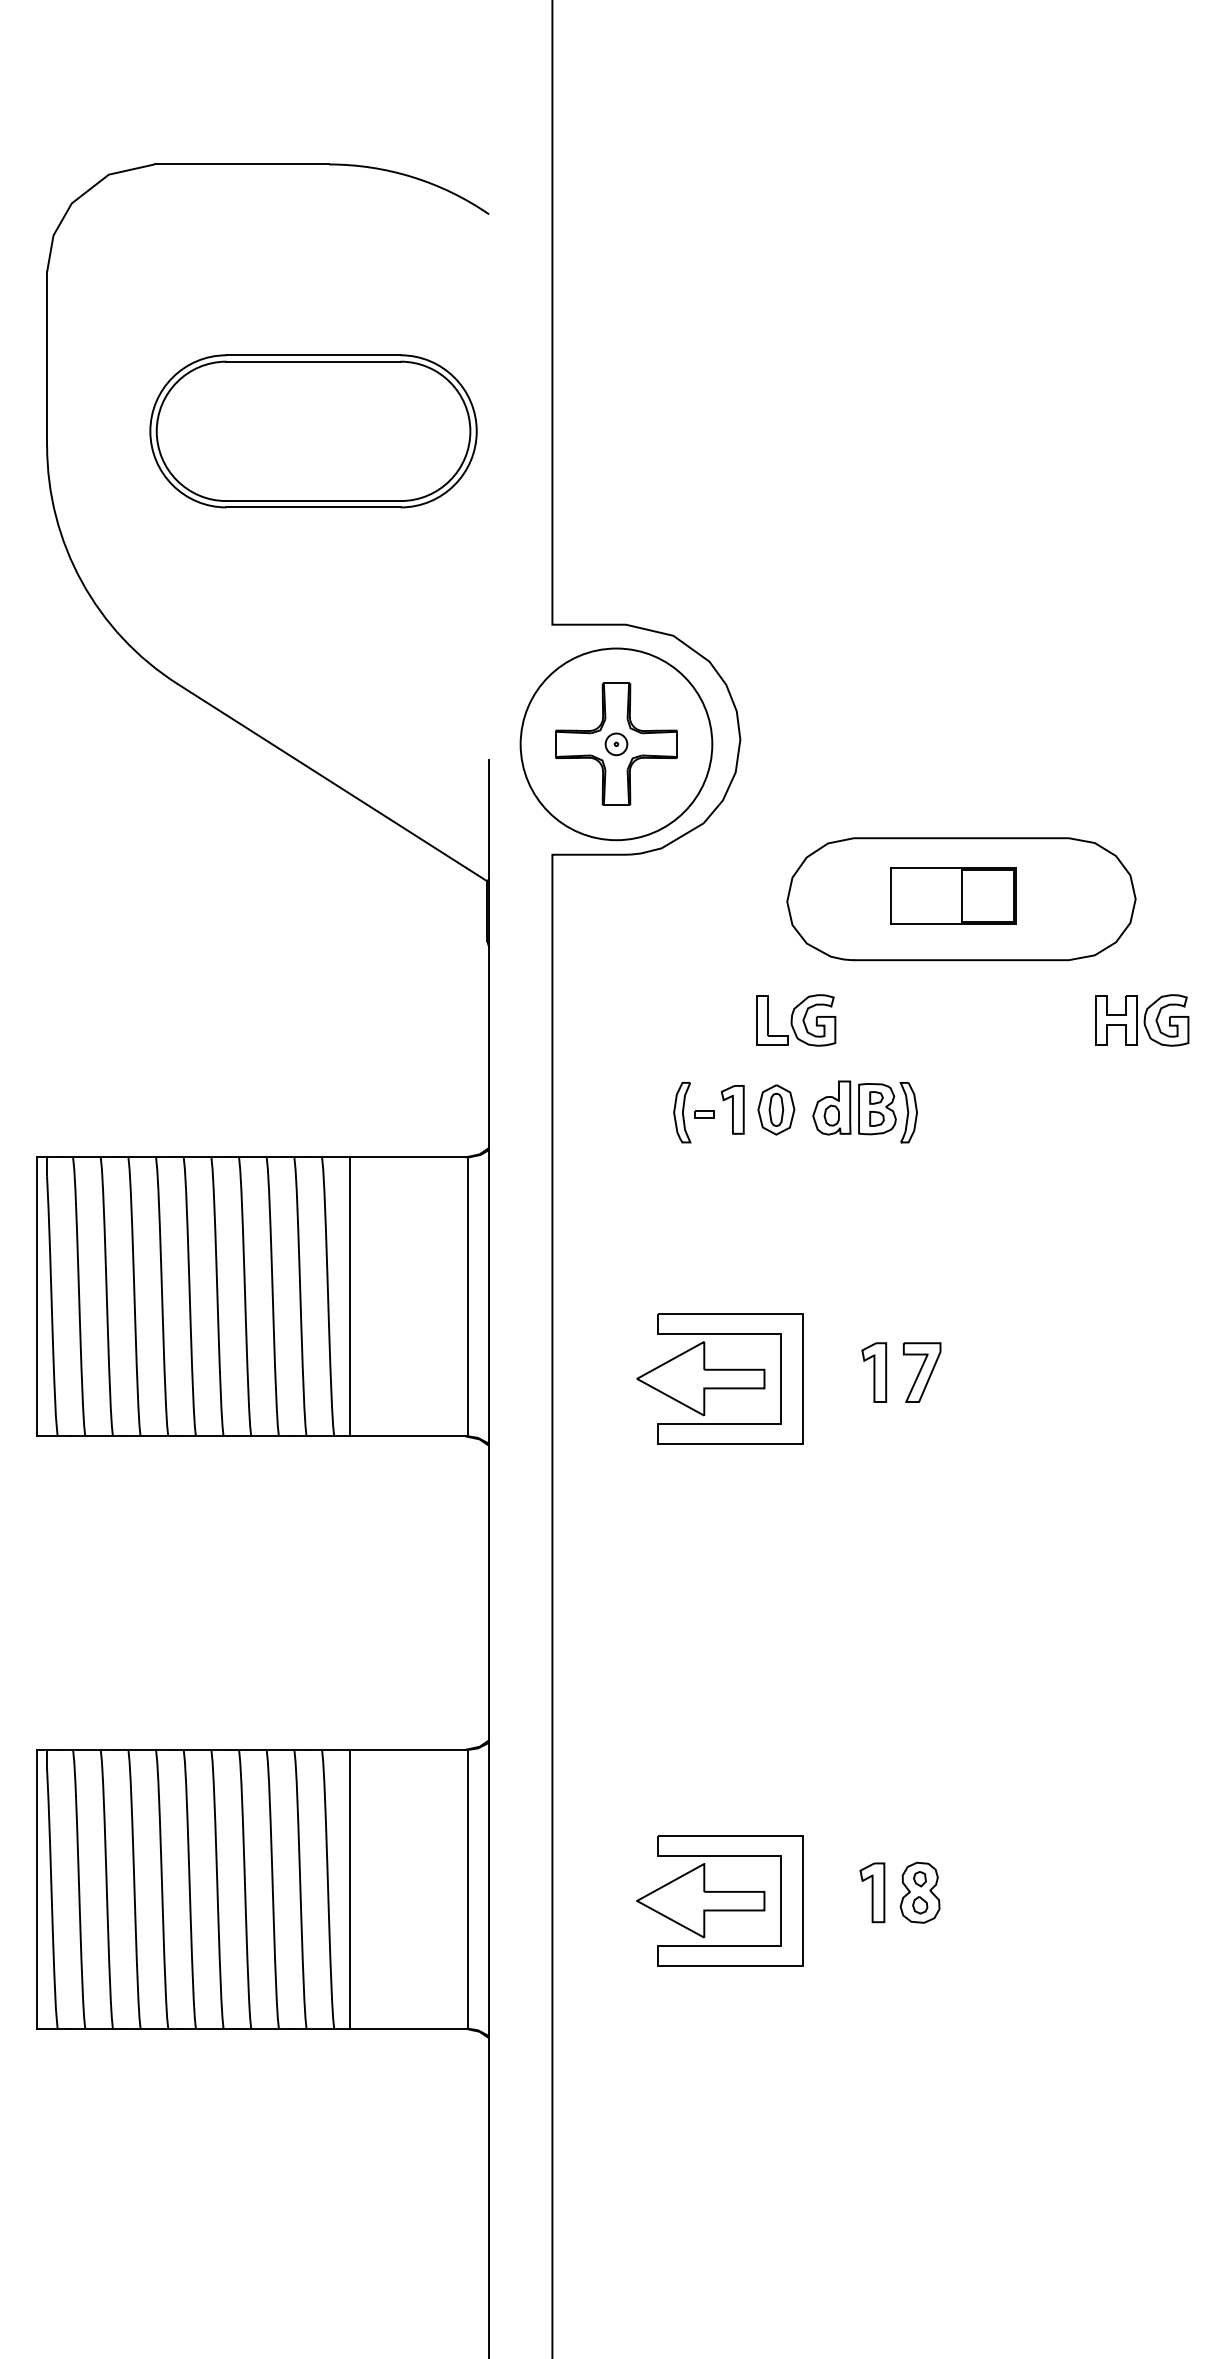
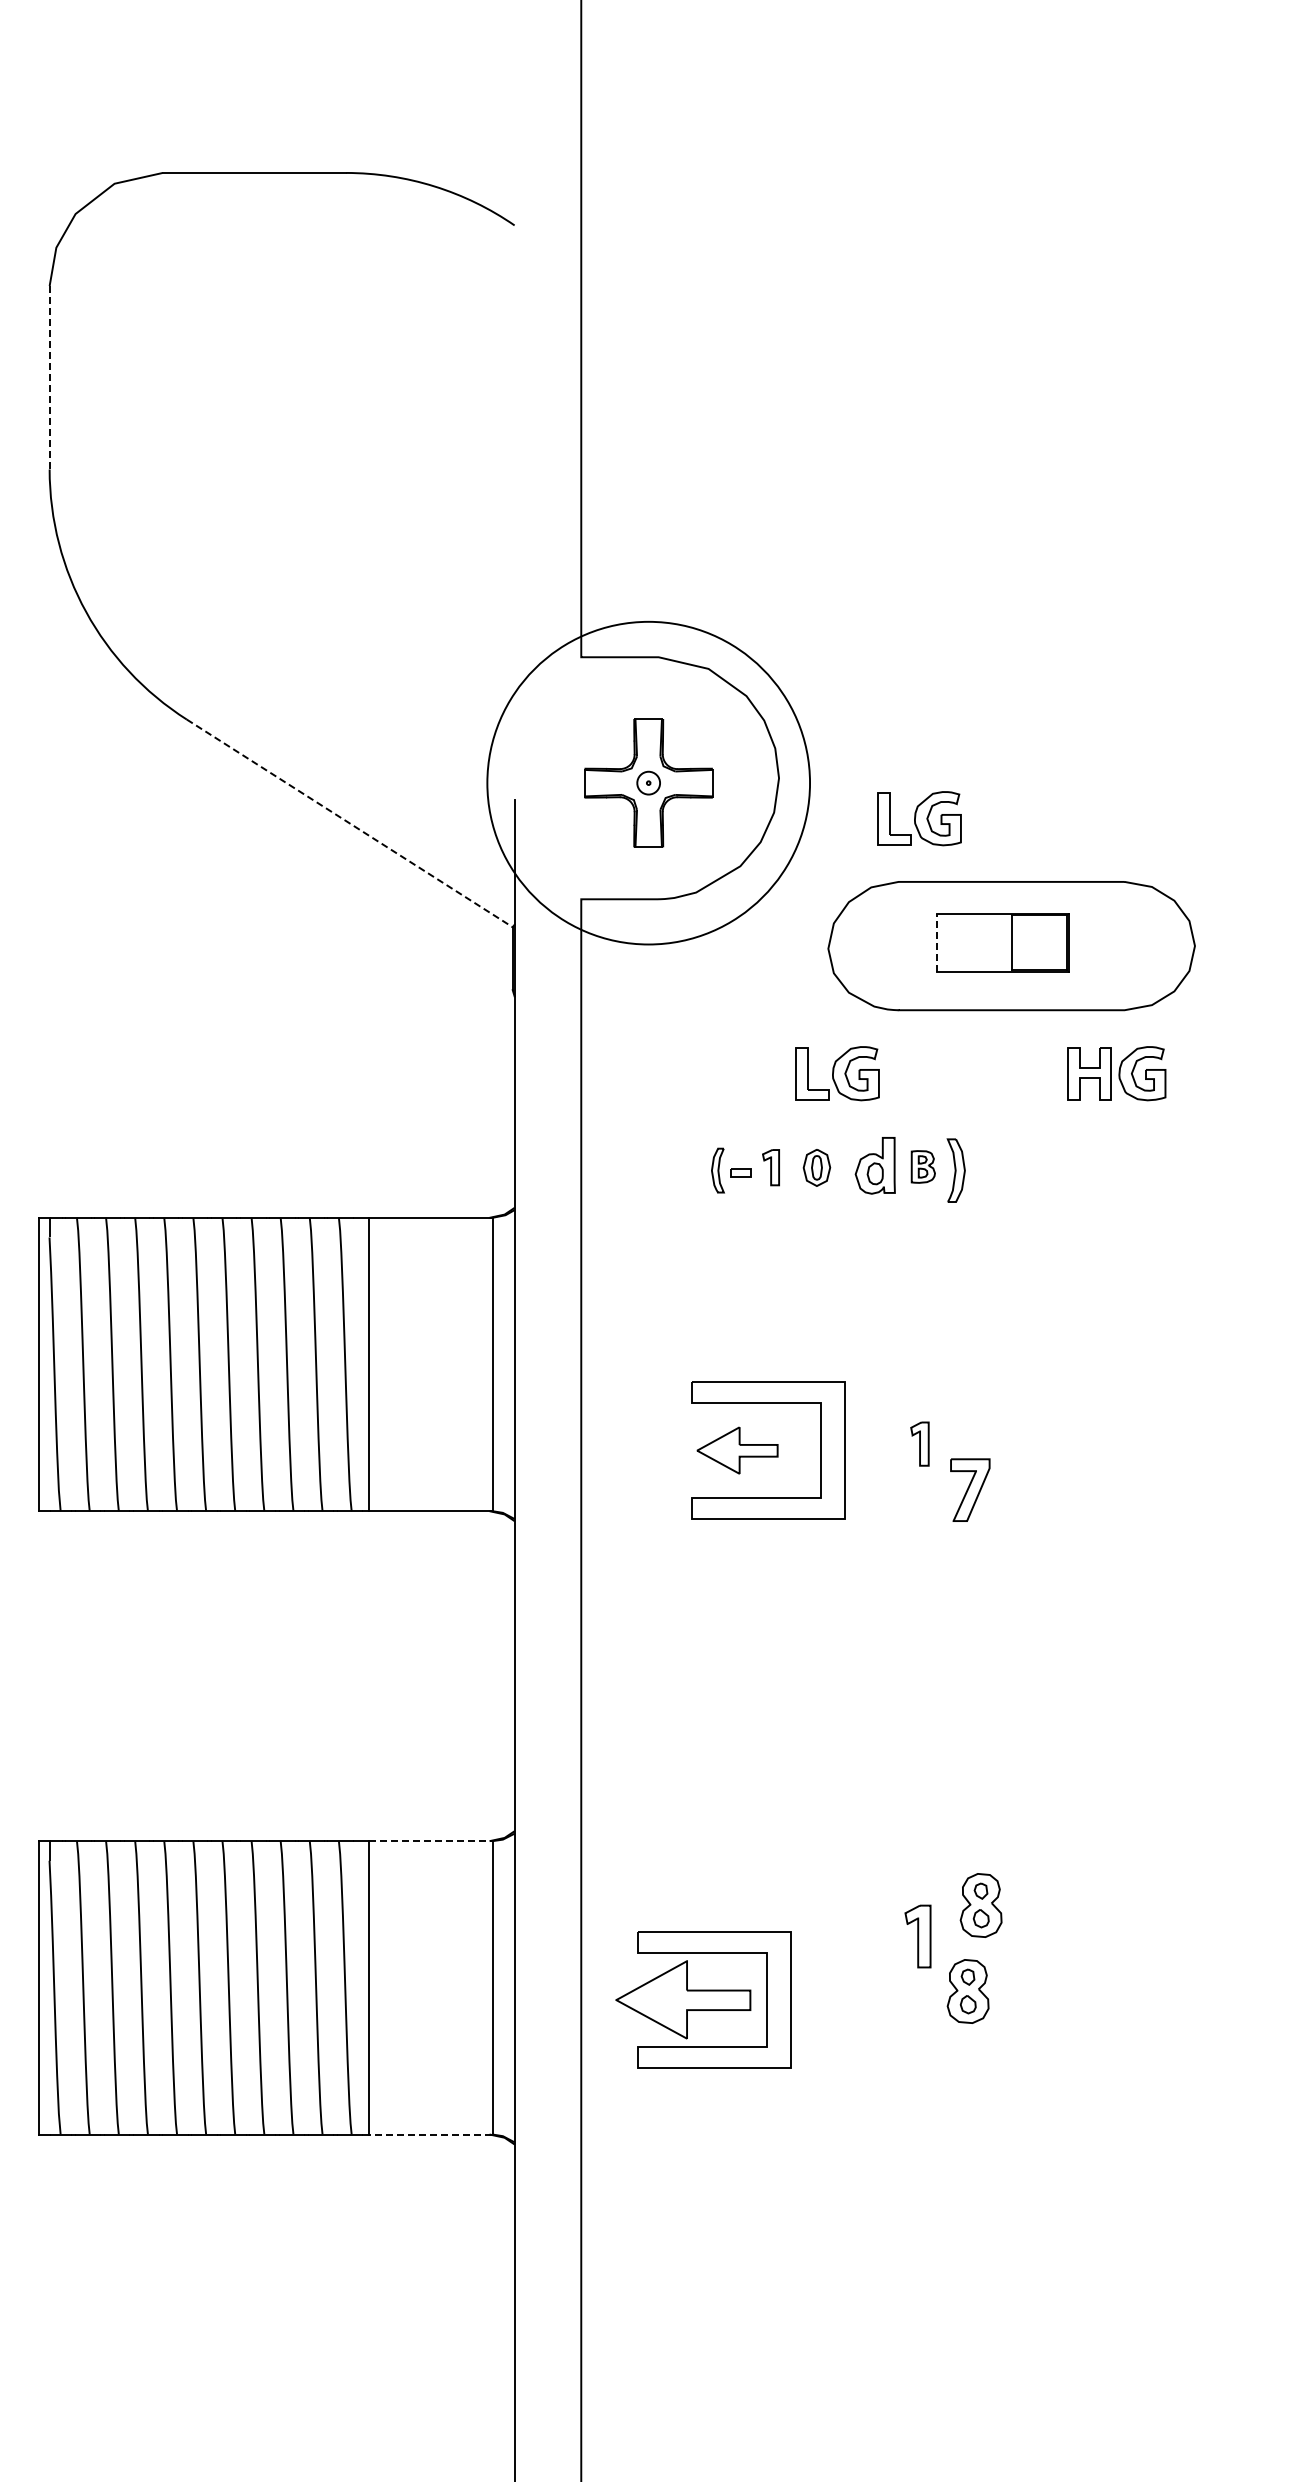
line: (47, 358) -> (49, 377), solid -> dashed
part: (313, 431) -> (329, 453), removed
circle: (616, 744) -> (648, 783), size x1.6
part: (873, 777) -> (919, 818), added
line: (333, 782) -> (350, 823), solid -> dashed
line: (890, 895) -> (937, 942), solid -> dashed
part: (1141, 1020) -> (1116, 1073), moved
part: (877, 1108) -> (923, 1166), size x0.6
part: (732, 1109) -> (770, 1167), size x0.7
part: (775, 1109) -> (816, 1167), size x0.7
part: (681, 1112) -> (717, 1170), size x0.7
part: (873, 1371) -> (919, 1443), size x0.7
part: (922, 1371) -> (970, 1489), moved
part: (700, 1378) -> (737, 1450), size x0.6
line: (409, 1750) -> (430, 1841), solid -> dashed
part: (931, 1811) -> (980, 1905), added
part: (871, 1892) -> (917, 1936), moved
part: (719, 1900) -> (703, 1999), moved
line: (409, 2028) -> (430, 2134), solid -> dashed

